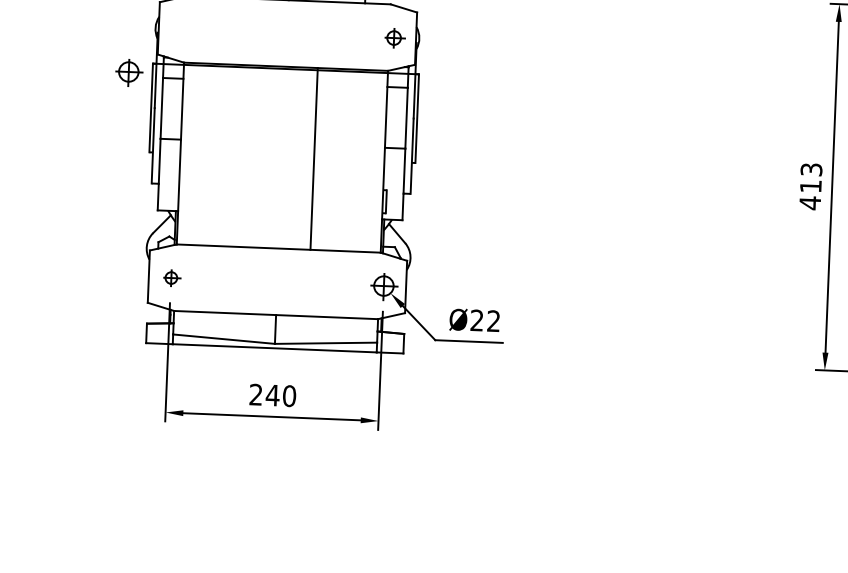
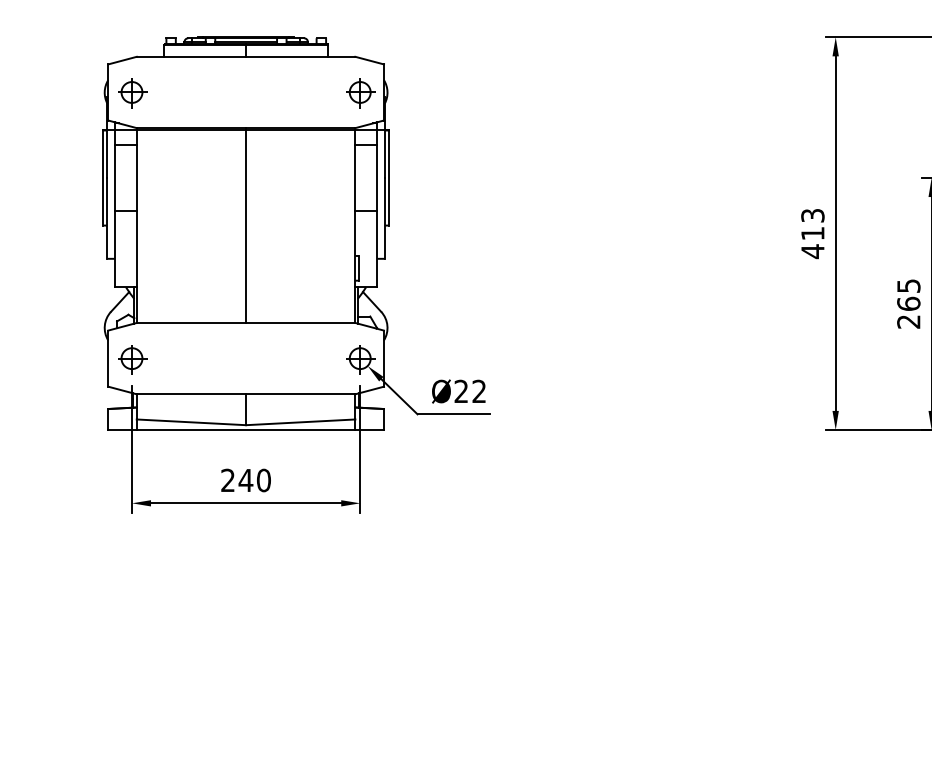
part: (394, 38) -> (360, 93), size x1.43
part: (129, 72) -> (132, 93), moved
line: (314, 158) -> (246, 225), moved
part: (171, 278) -> (132, 359), size x1.67

